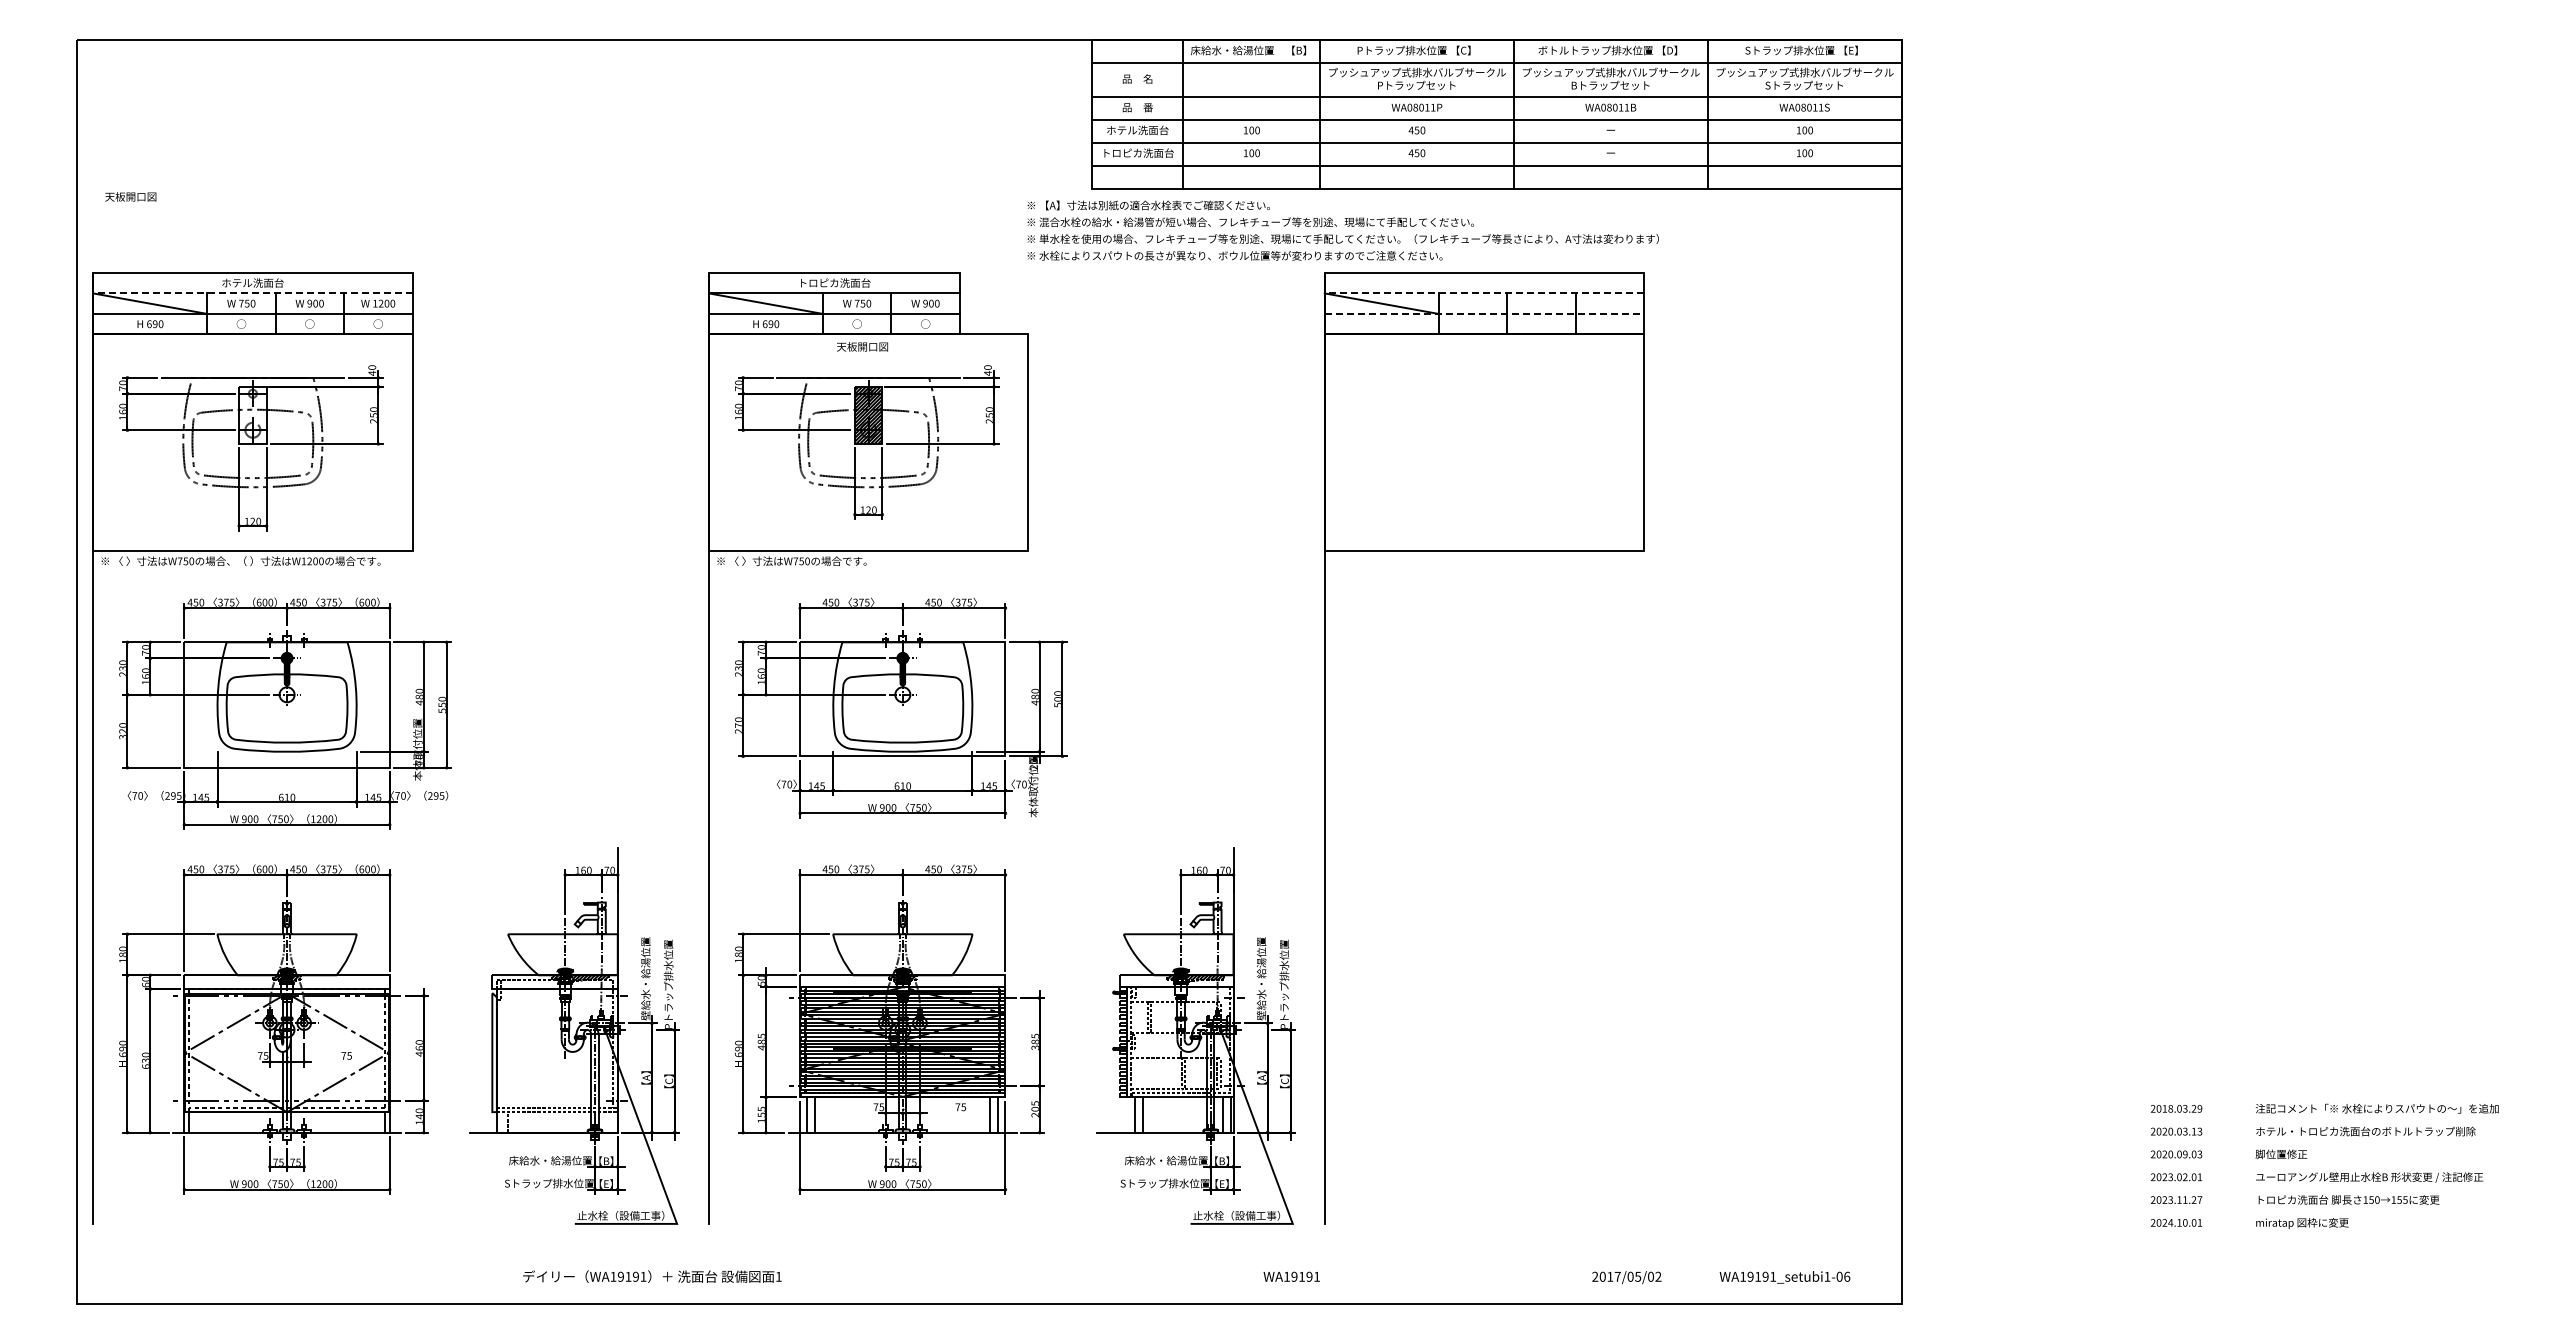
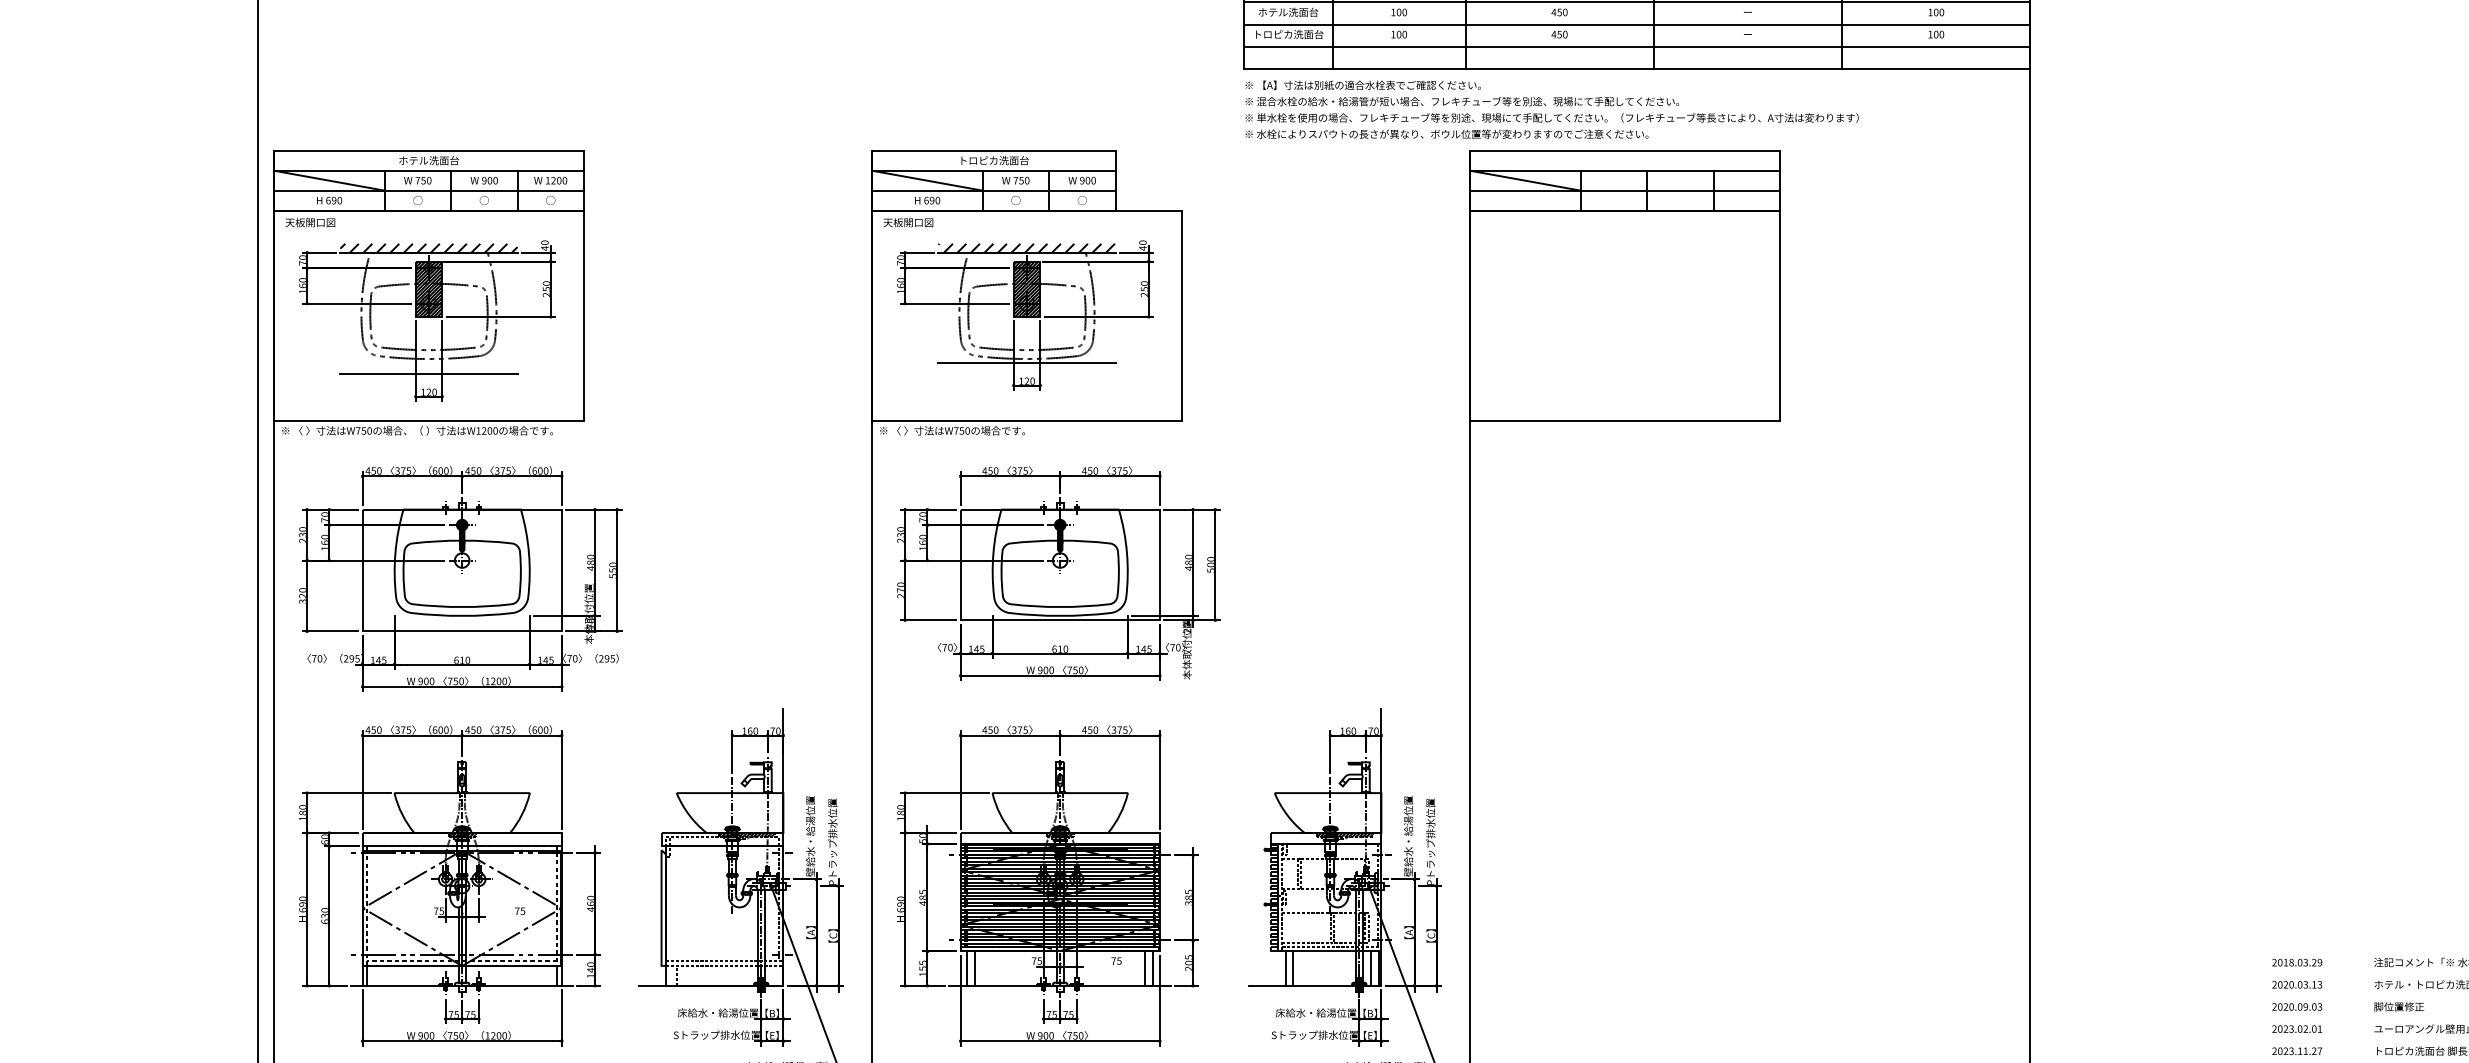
text: (130, 196) -> (310, 222), moved
text: (1342, 230) -> (1551, 109), moved
line: (252, 293) -> (428, 170), dashed -> solid
line: (1484, 293) -> (1625, 170), dashed -> solid
line: (1484, 313) -> (1625, 190), dashed -> solid
text: (862, 346) -> (908, 222), moved
hatch: (252, 372) -> (428, 247), added
hatch: (868, 372) -> (1026, 247), added
hatch: (252, 414) -> (428, 288), added
line: (868, 491) -> (1026, 363), added
line: (252, 503) -> (428, 374), added

